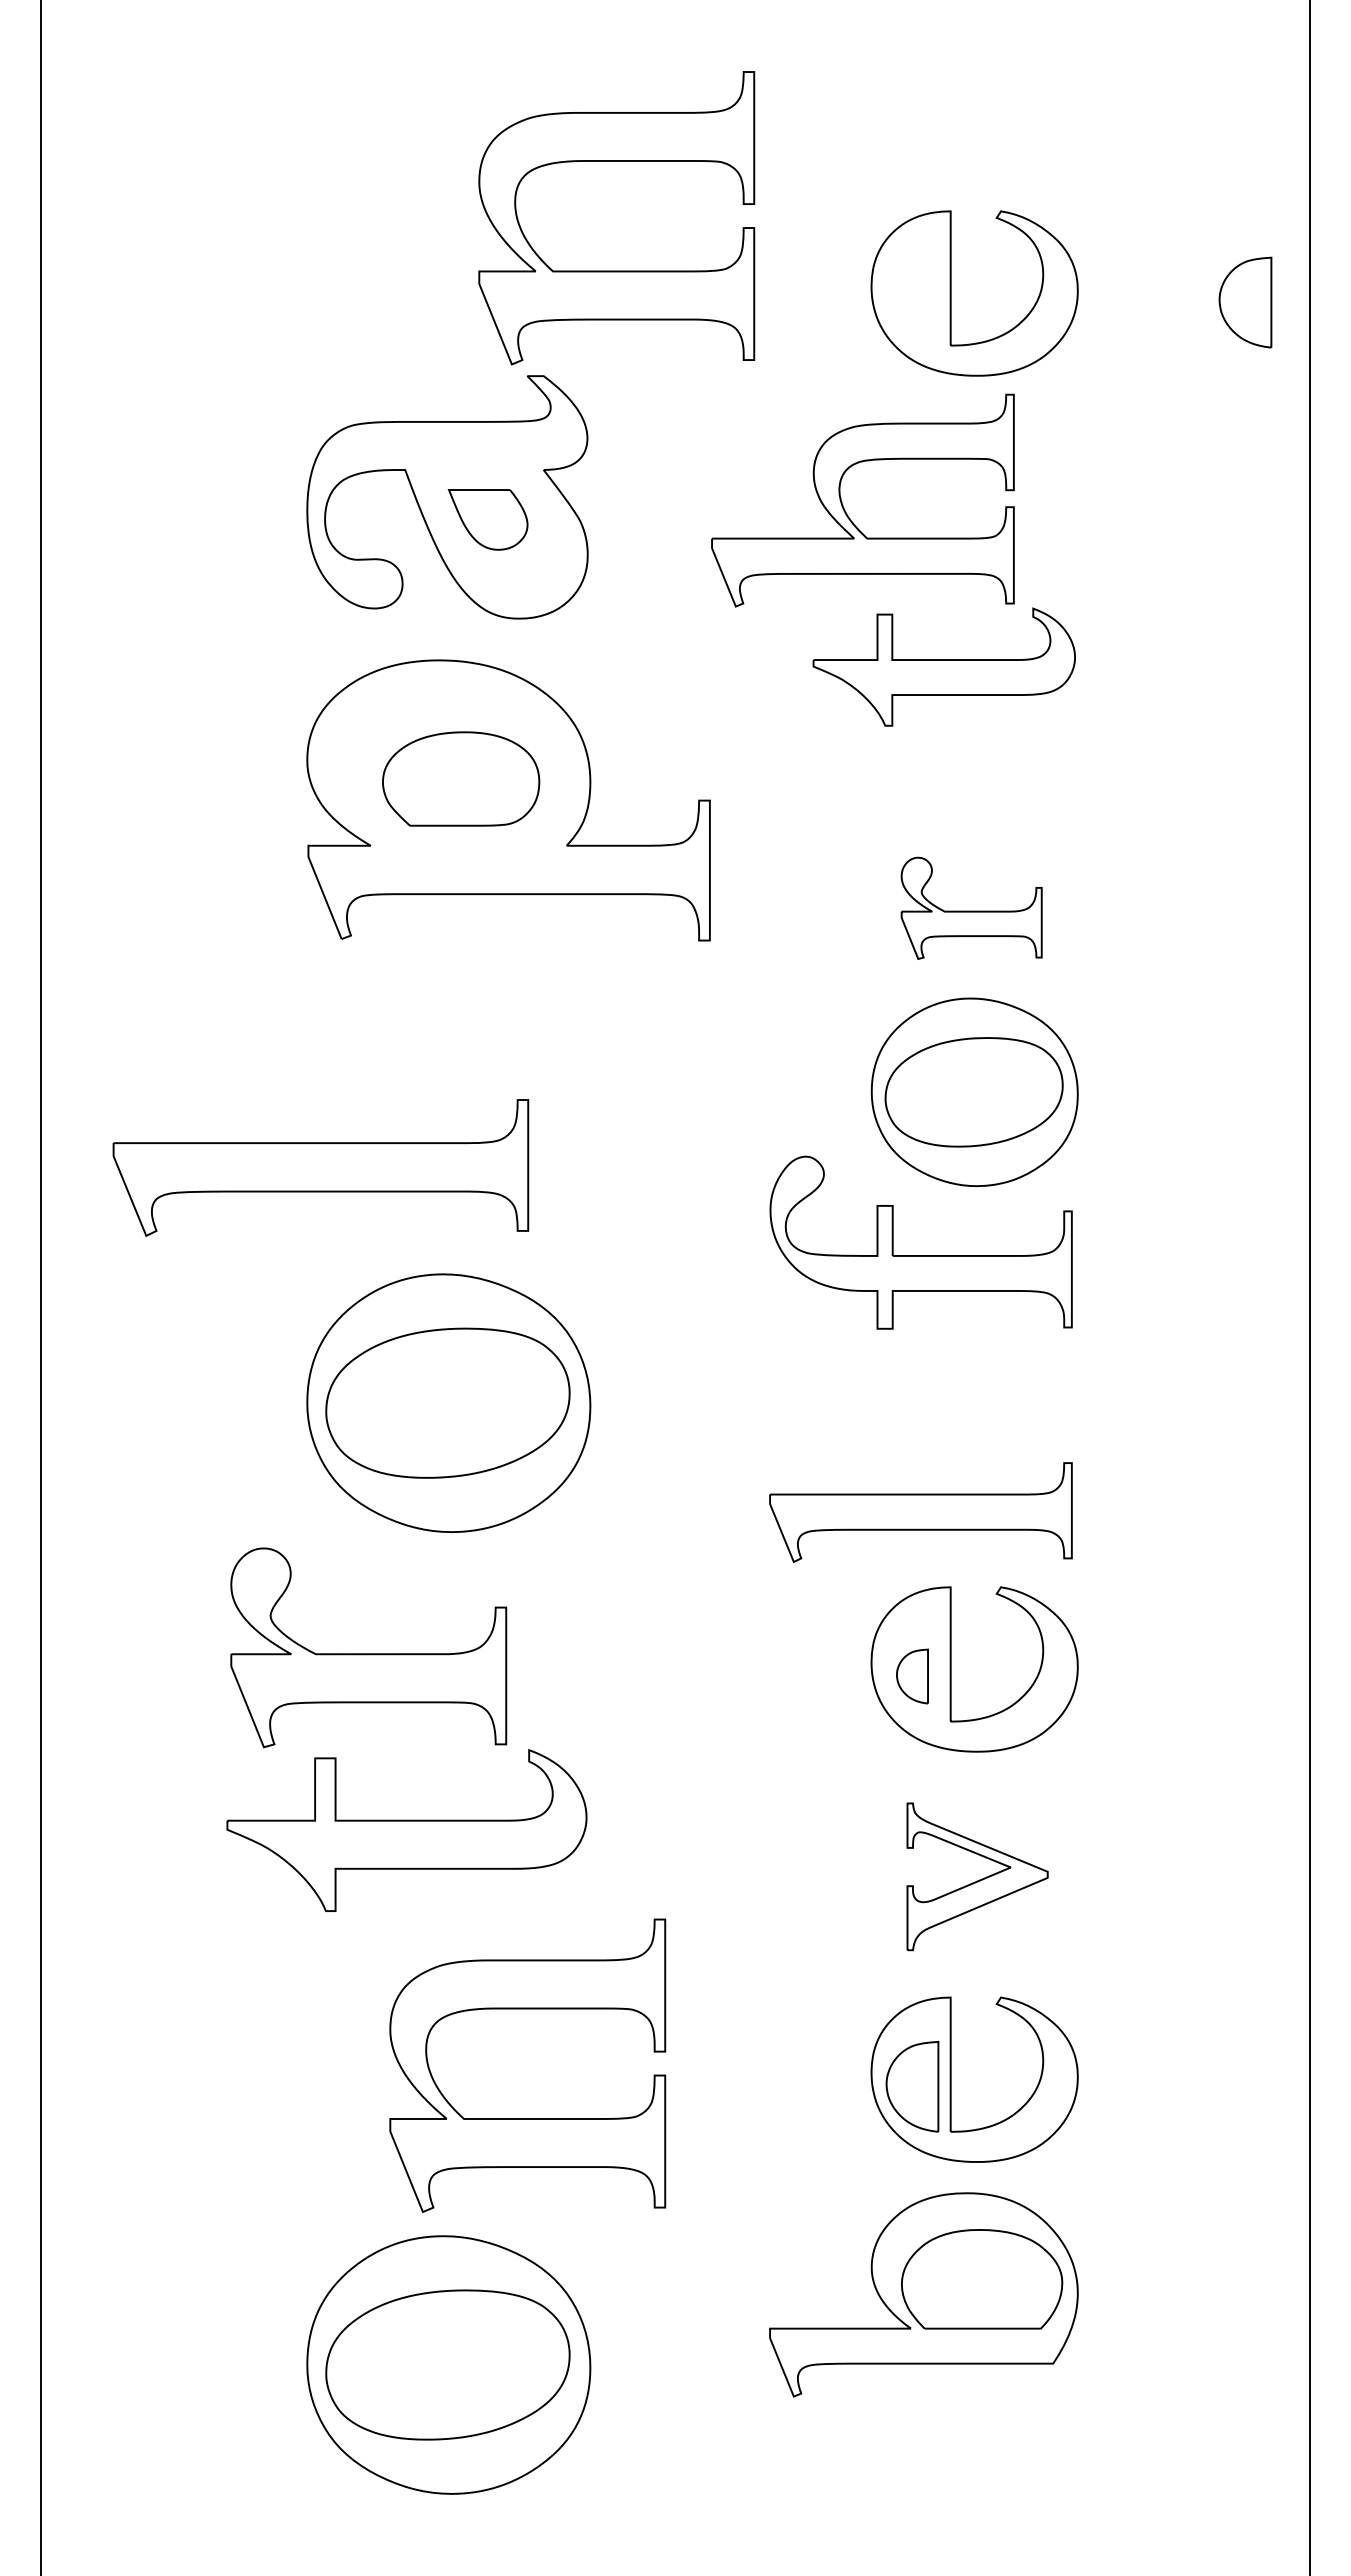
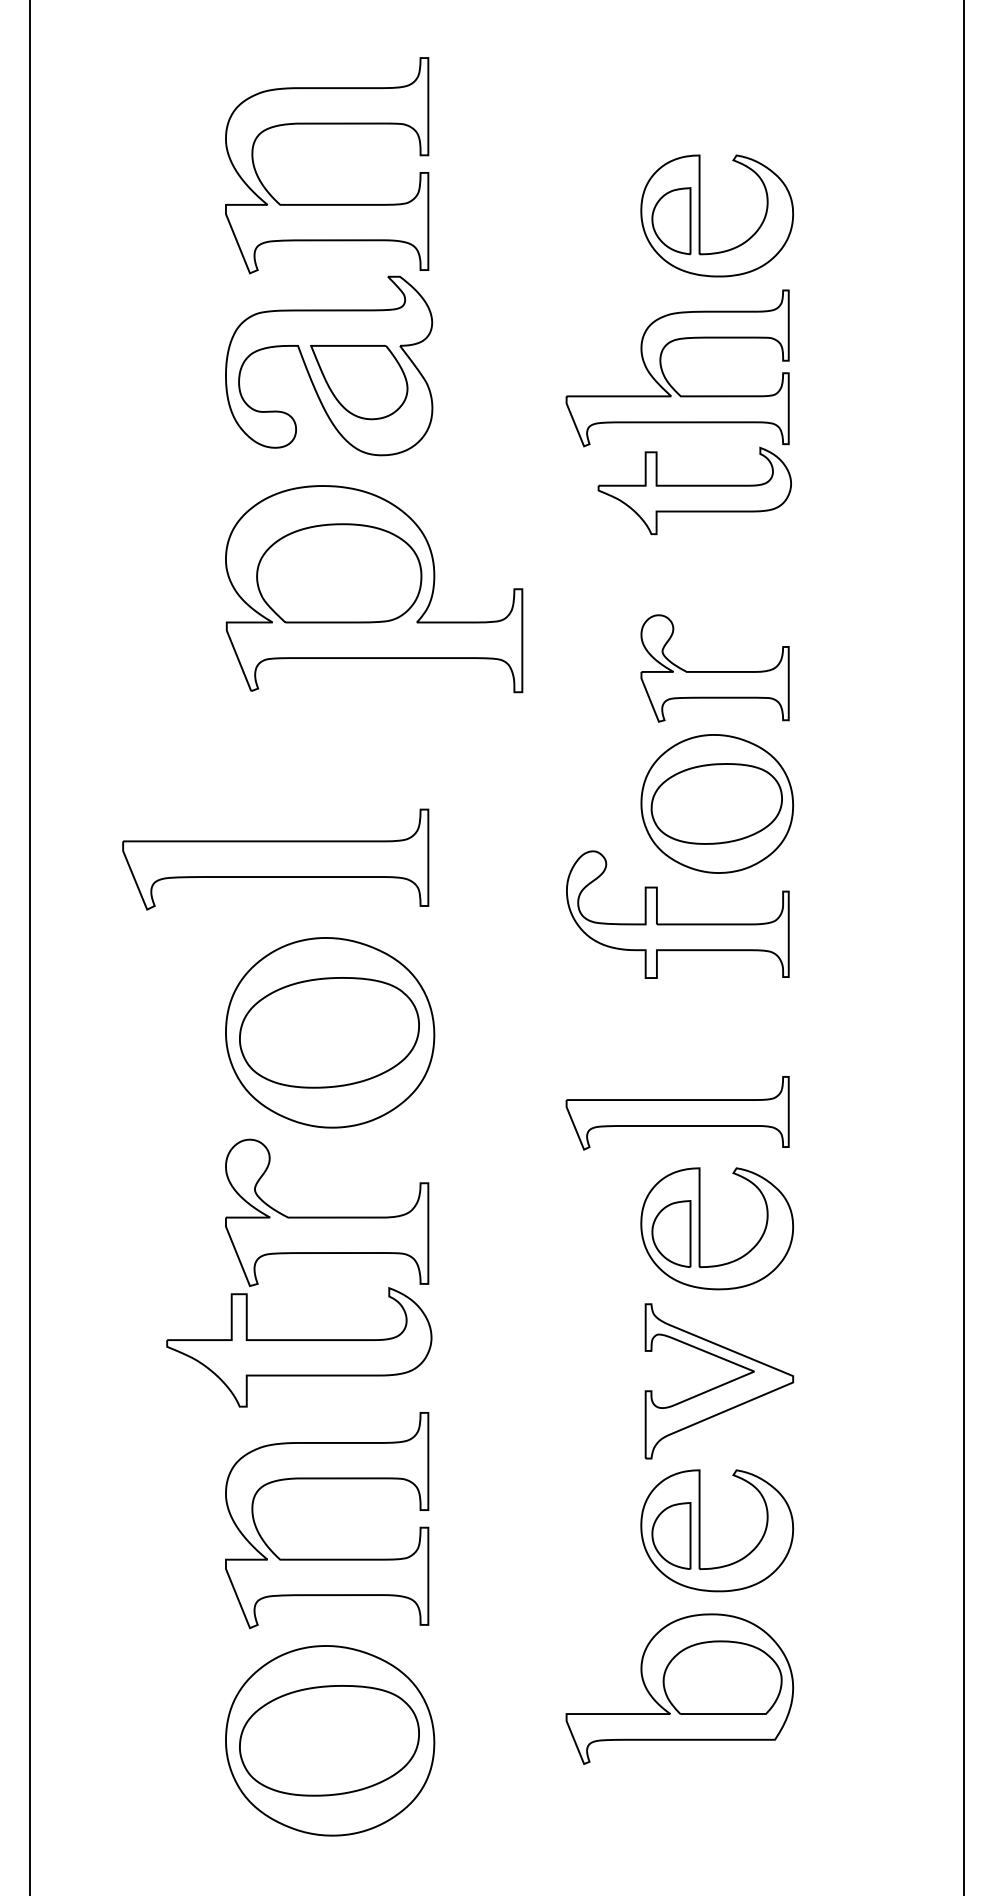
part: (616, 270) -> (326, 204), moved
part: (1245, 302) -> (671, 221), moved
part: (844, 507) -> (664, 373), moved
part: (487, 519) -> (358, 382), size x1.67
part: (460, 778) -> (338, 572), size x1.43
part: (971, 908) -> (714, 668), size x1.43
part: (320, 1167) -> (275, 859), moved
part: (368, 1647) -> (326, 1212), moved
part: (912, 1676) -> (671, 1233), size x1.67
part: (977, 1876) -> (719, 1381), size x1.43
part: (527, 2118) -> (326, 1559), moved

